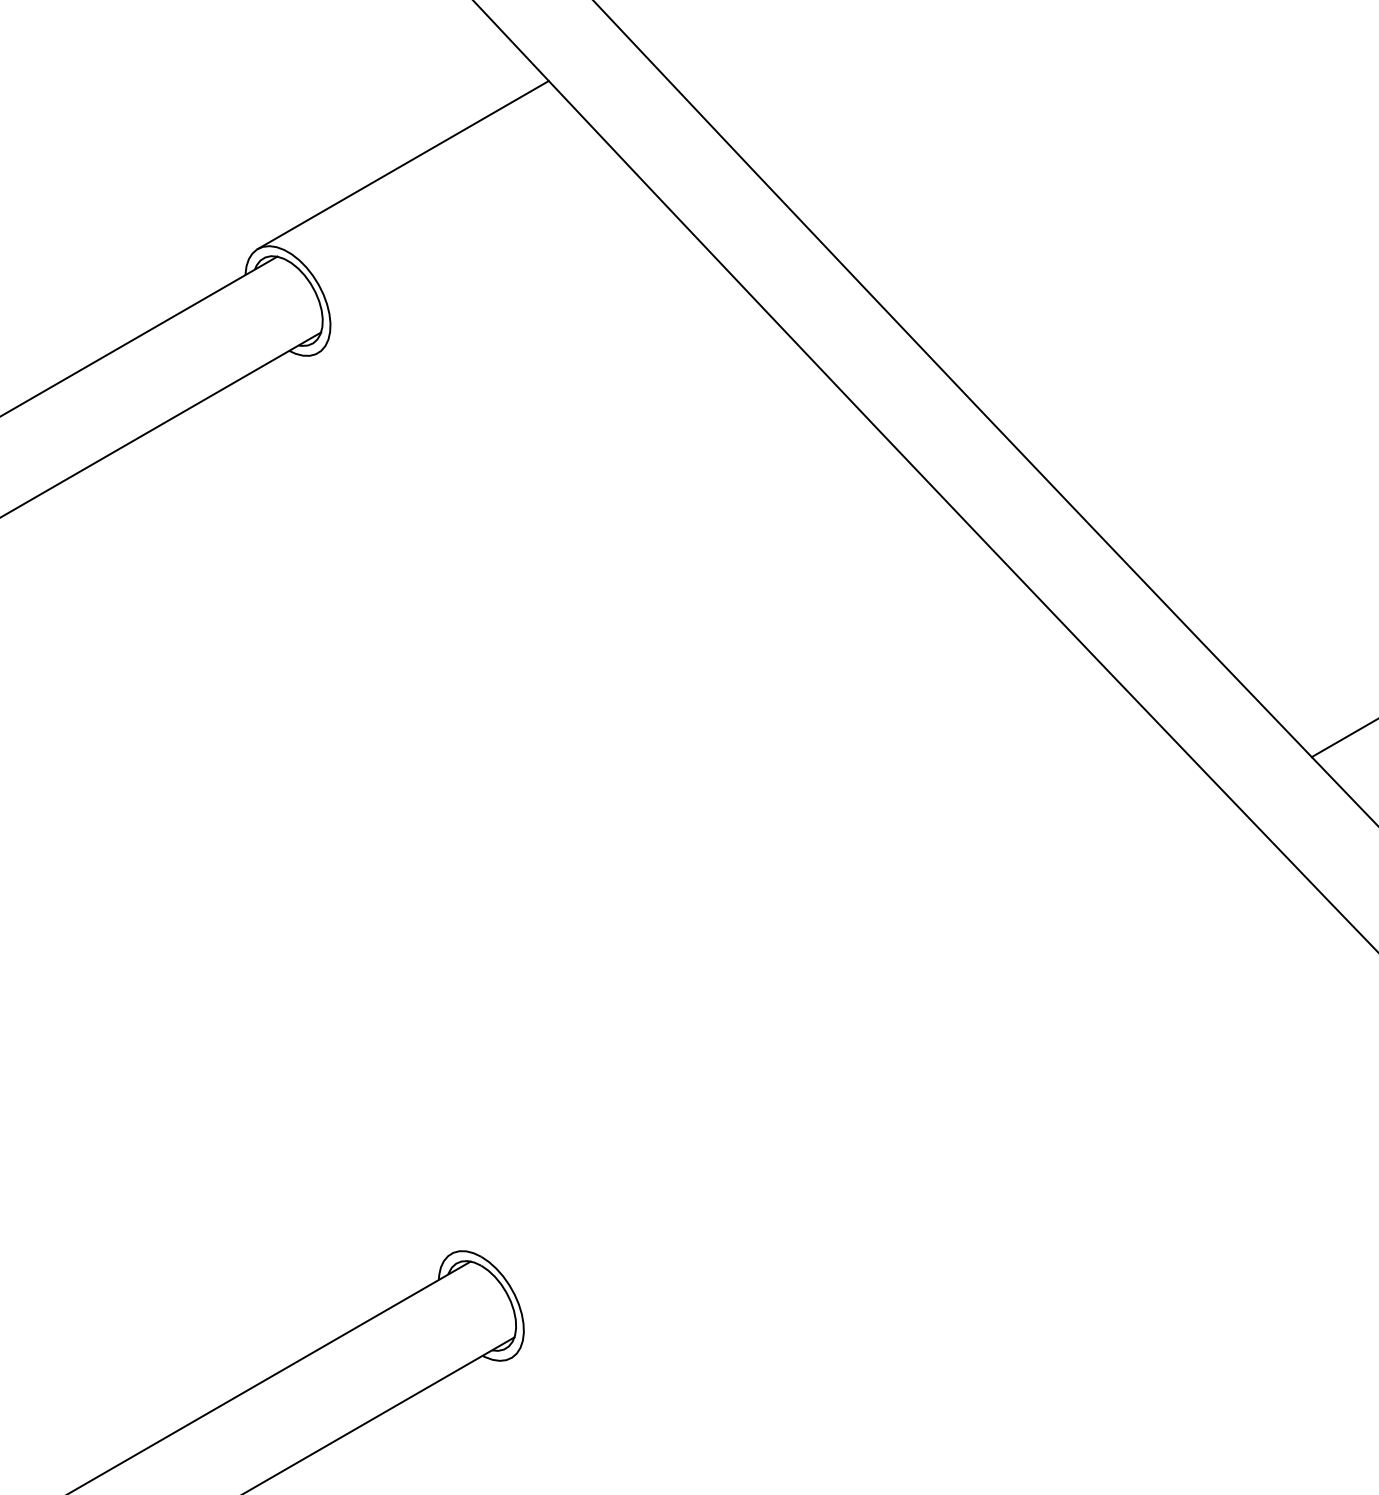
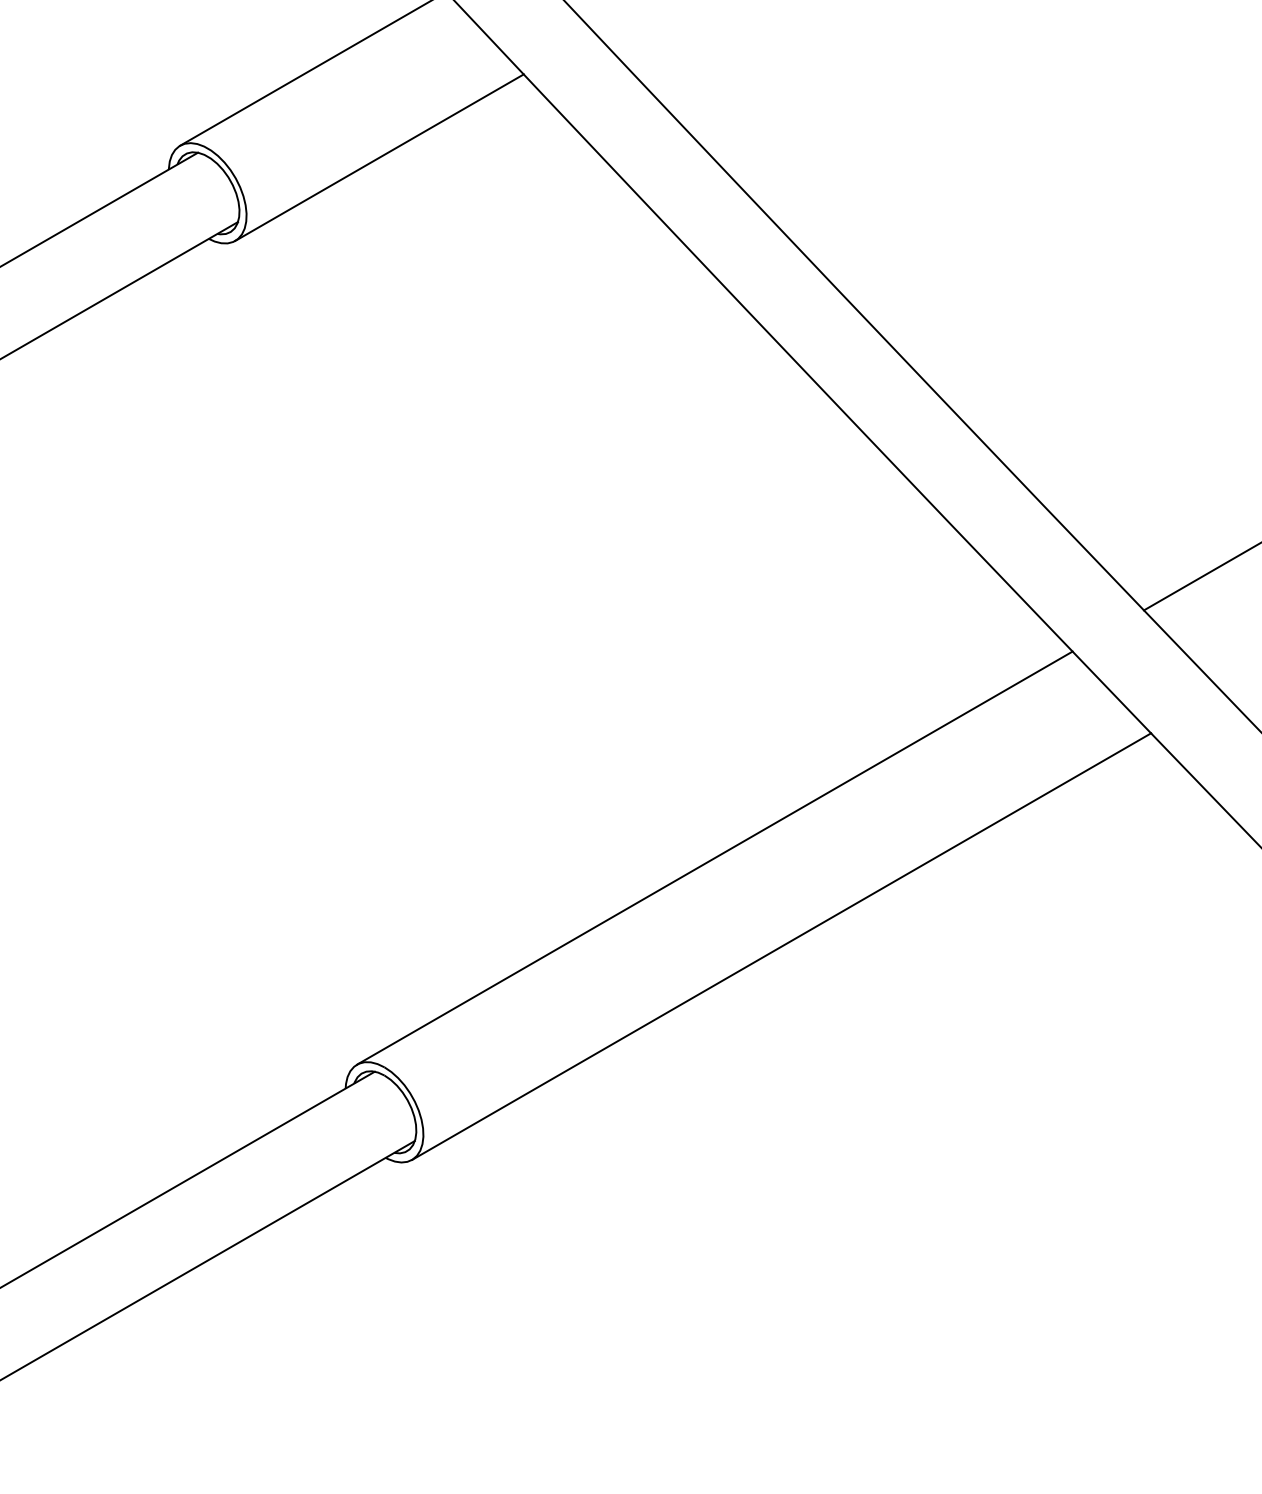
line: (475, 261) -> (379, 157), added
line: (842, 1027) -> (714, 857), added
line: (915, 1124) -> (781, 946), added

